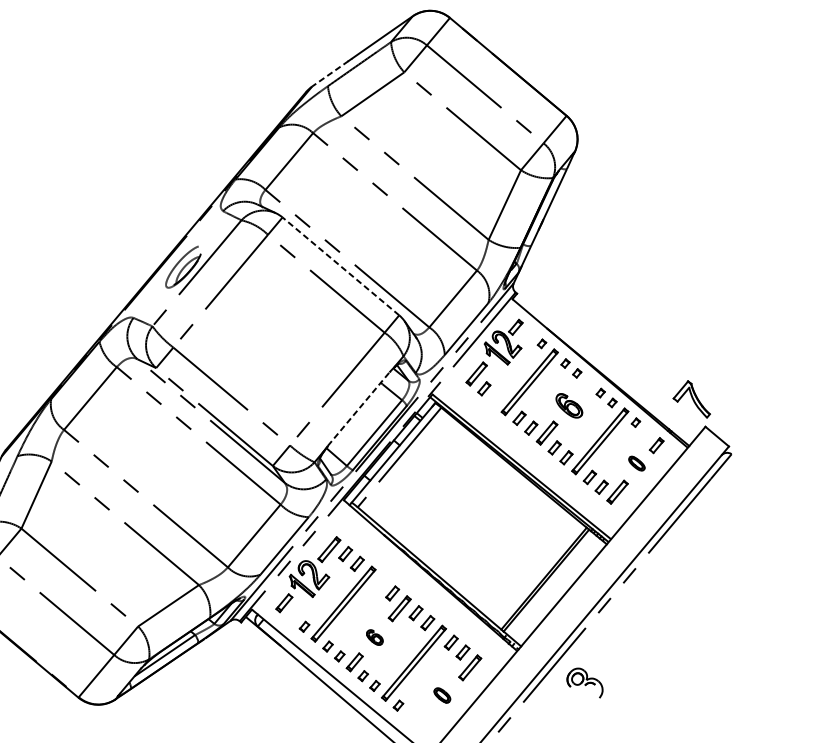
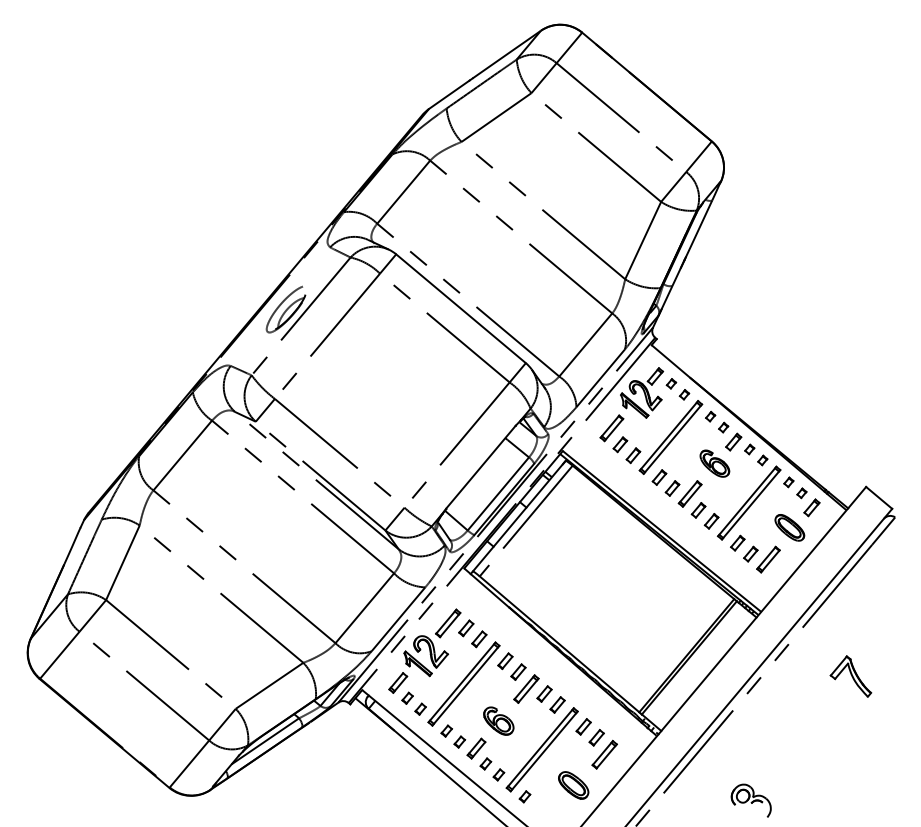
line: (330, 73) -> (449, 94), dashed -> solid
line: (341, 266) -> (461, 308), dashed -> solid
part: (530, 333) -> (671, 383), added
part: (586, 385) -> (733, 441), added
part: (496, 398) -> (633, 455), added
part: (691, 399) -> (850, 676), moved
line: (359, 409) -> (481, 467), dashed -> solid
part: (647, 432) -> (801, 493), added
part: (636, 463) -> (789, 527), size x1.67
part: (380, 582) -> (505, 660), added
part: (292, 616) -> (407, 697), added
part: (374, 636) -> (498, 720), size x1.67
part: (584, 682) -> (750, 800), moved
part: (442, 695) -> (573, 785), size x1.67

